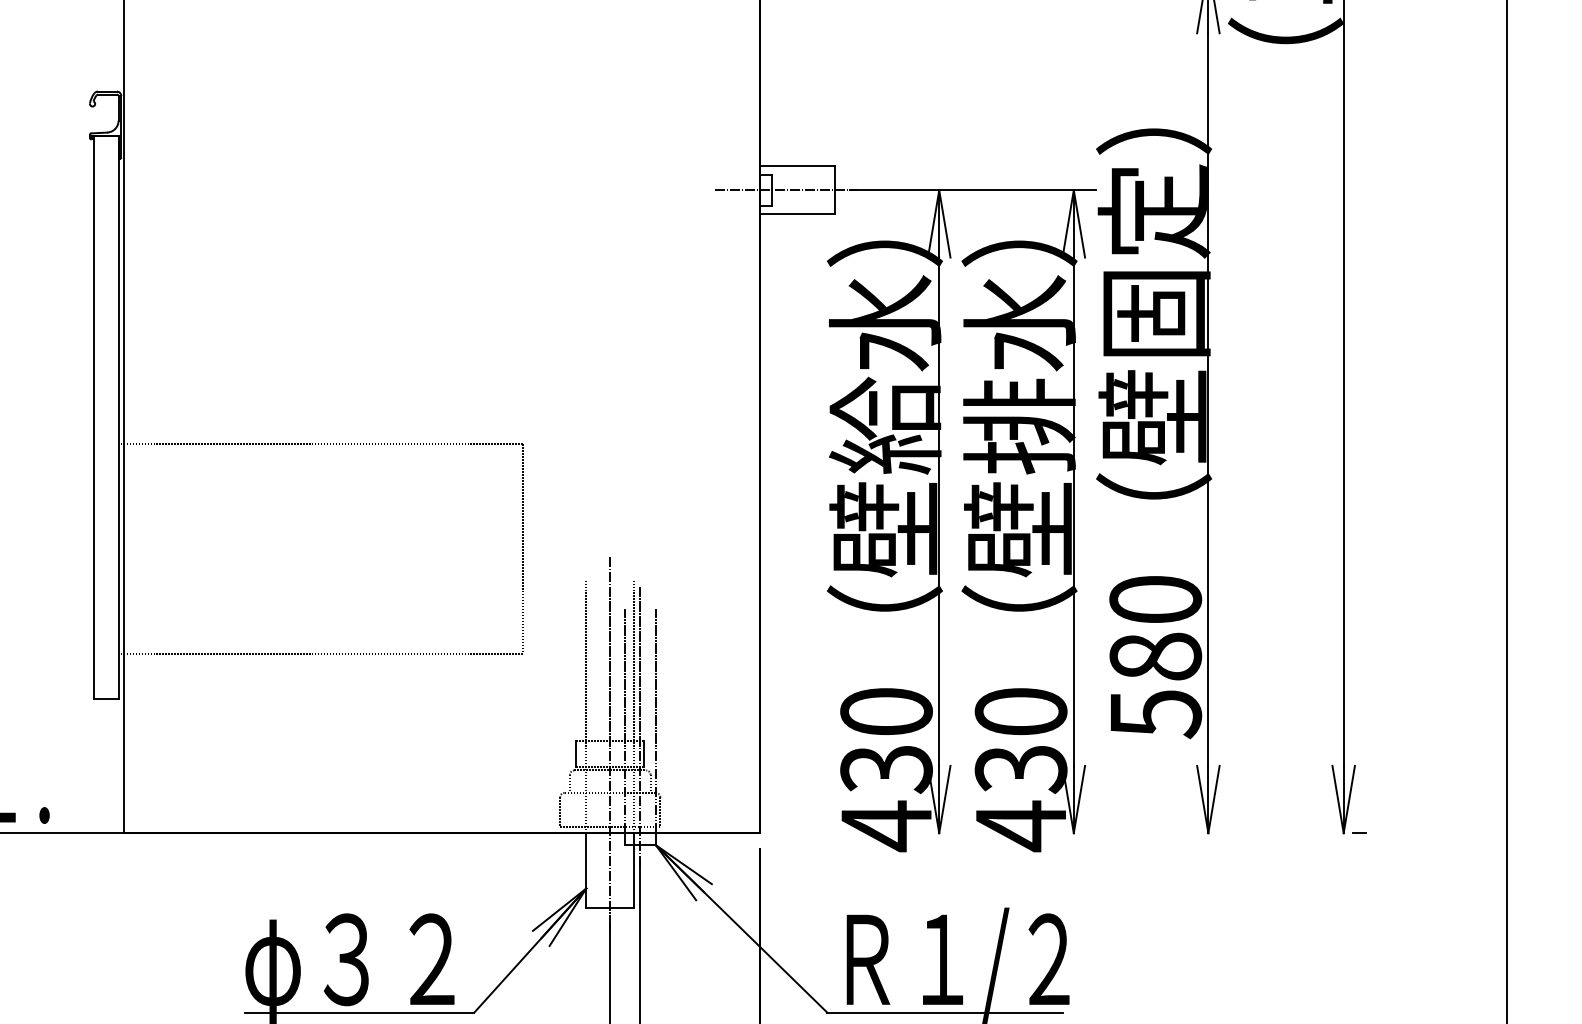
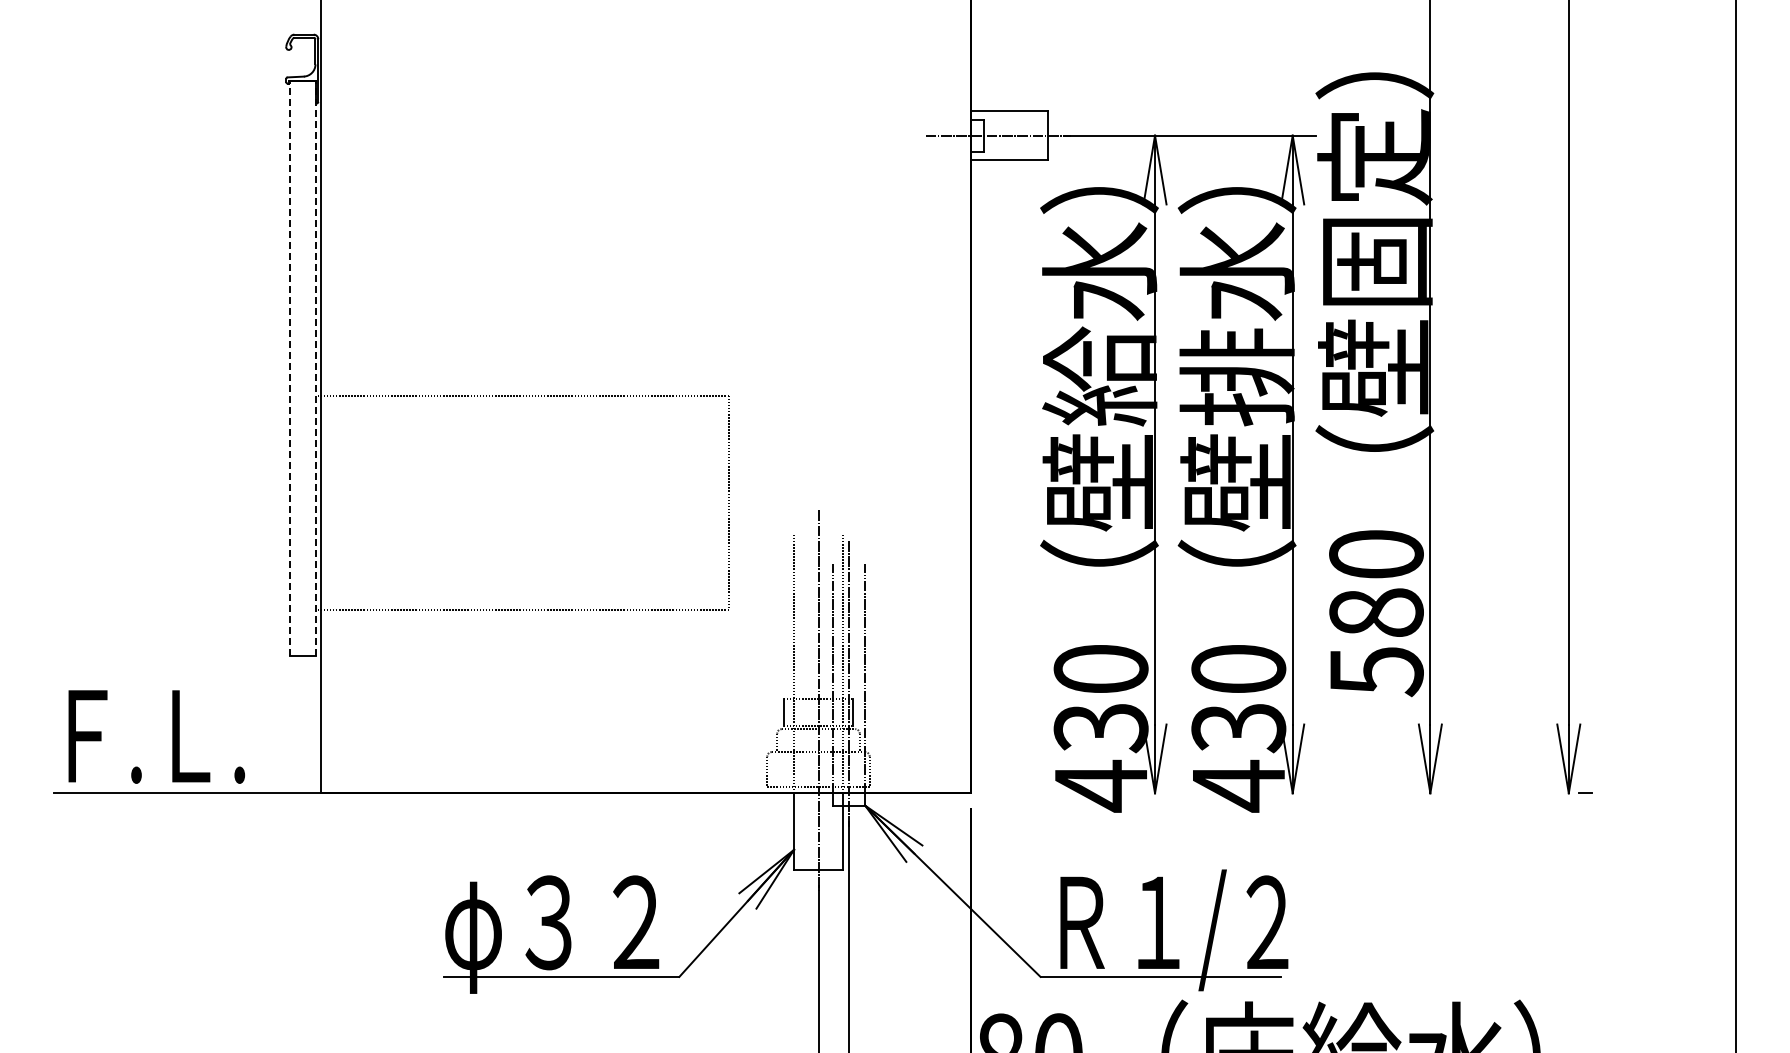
line: (94, 417) -> (290, 368), solid -> dashed
line: (119, 417) -> (316, 368), solid -> dashed

